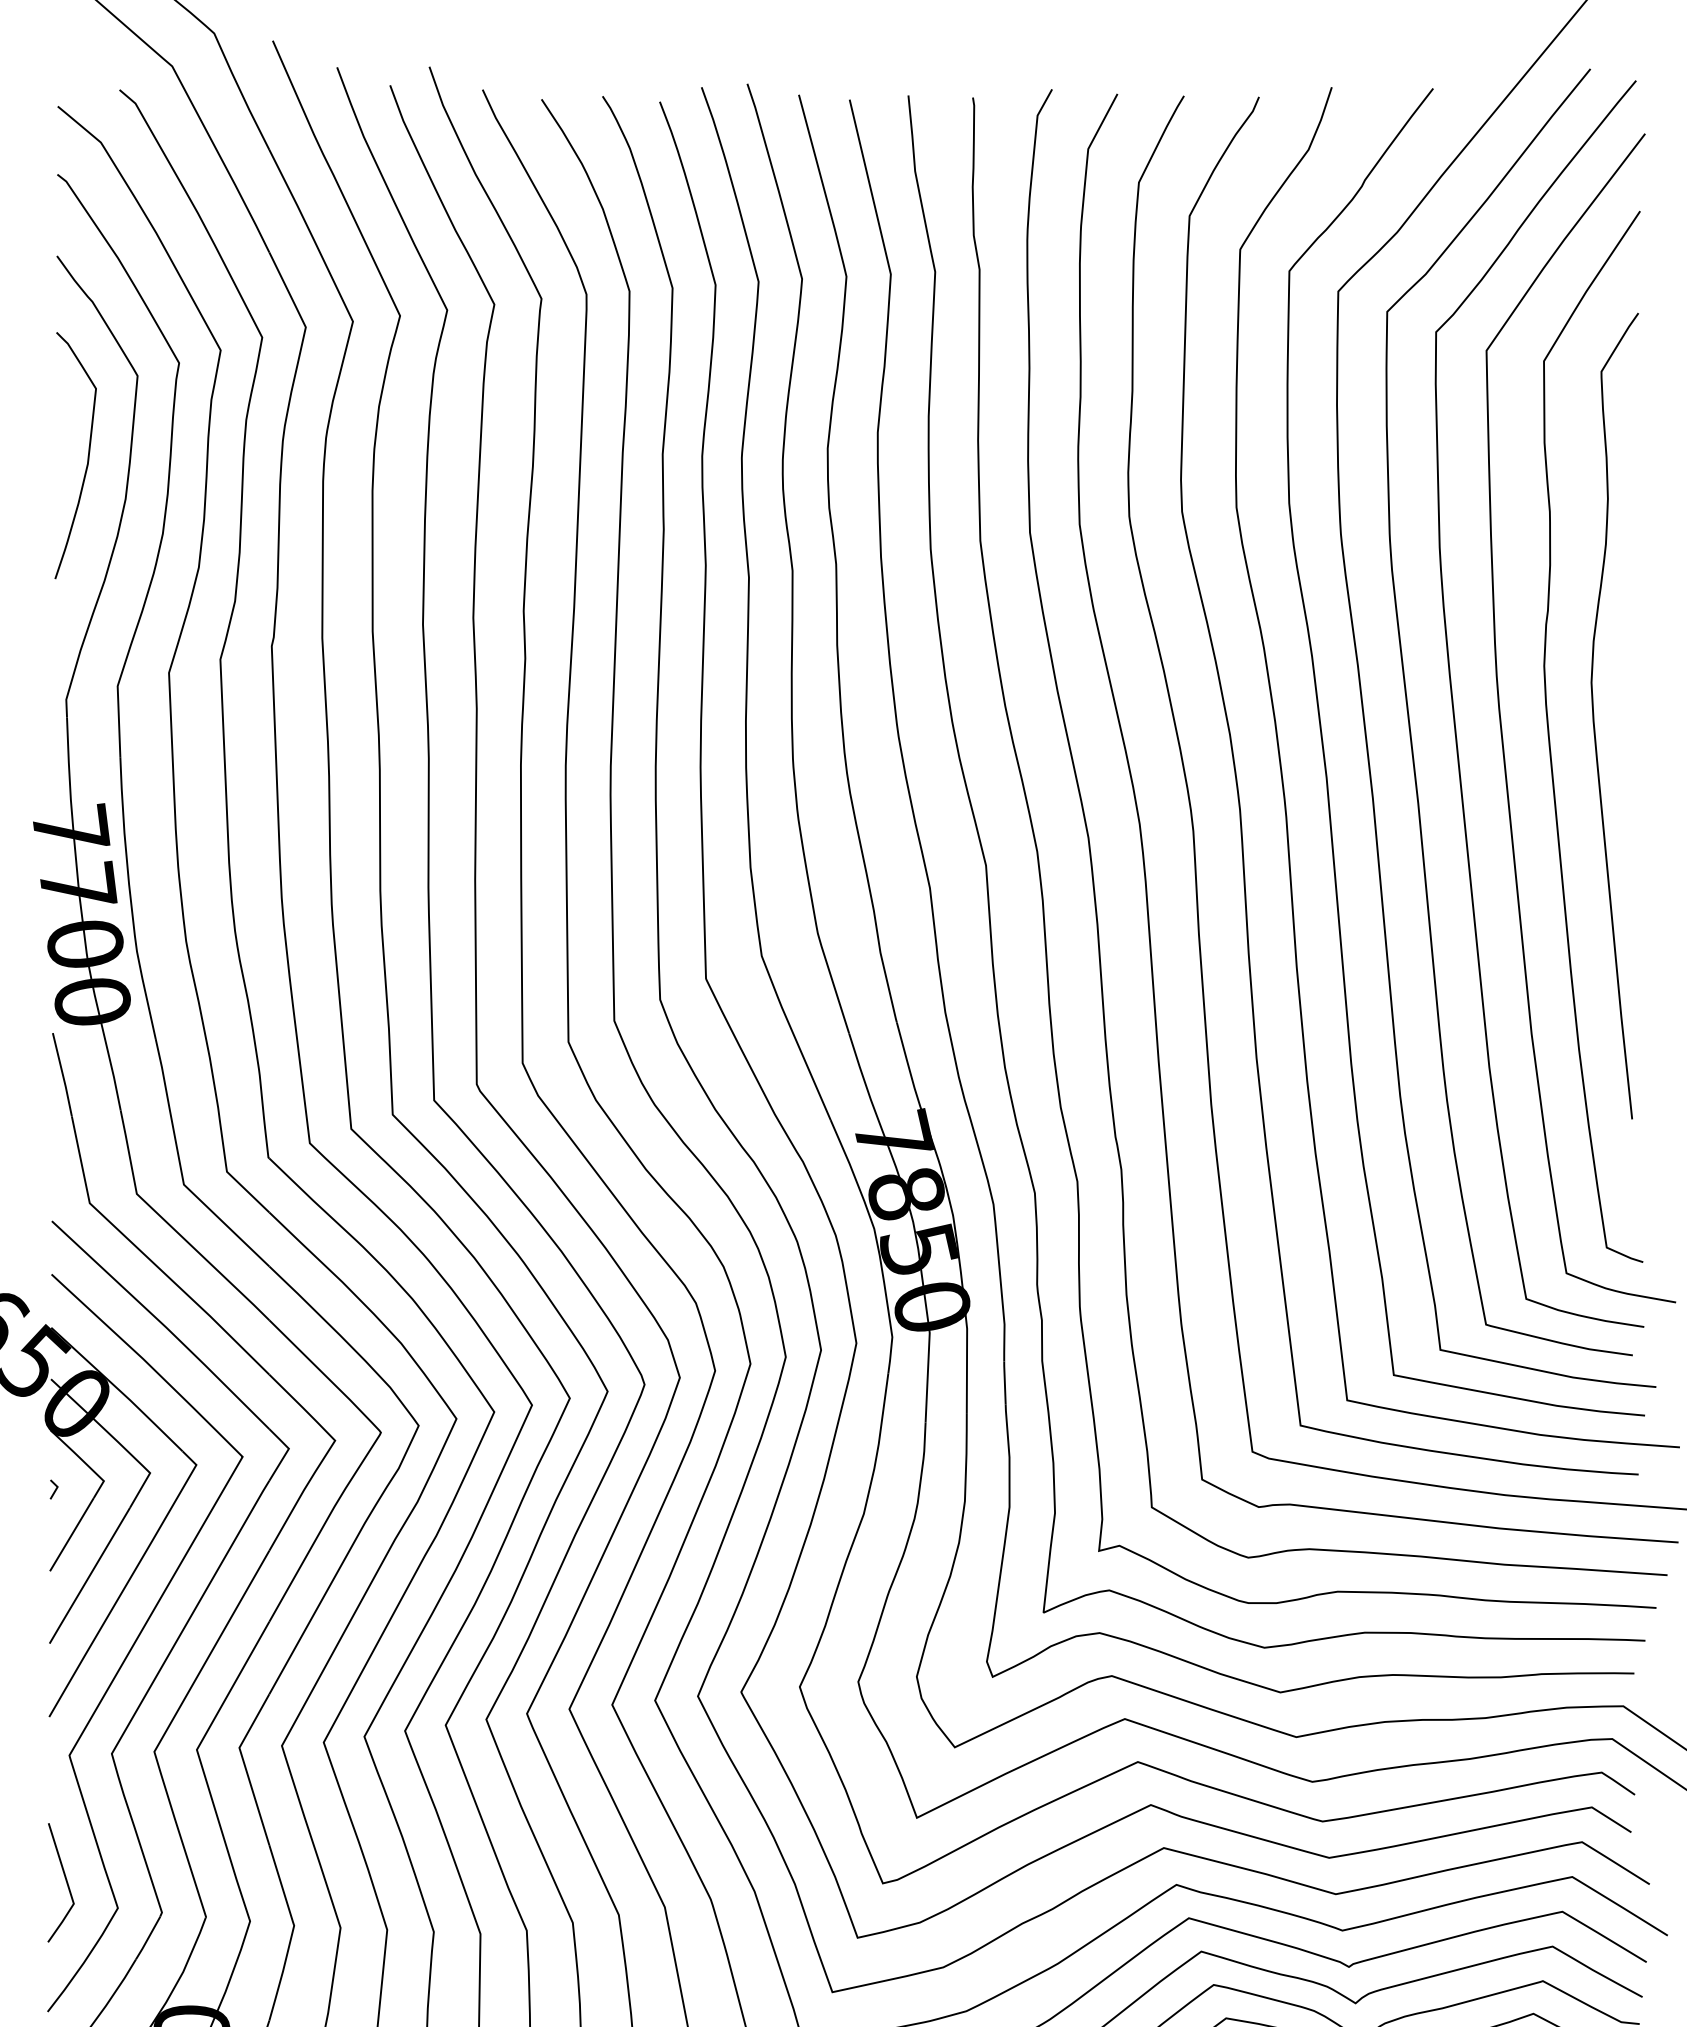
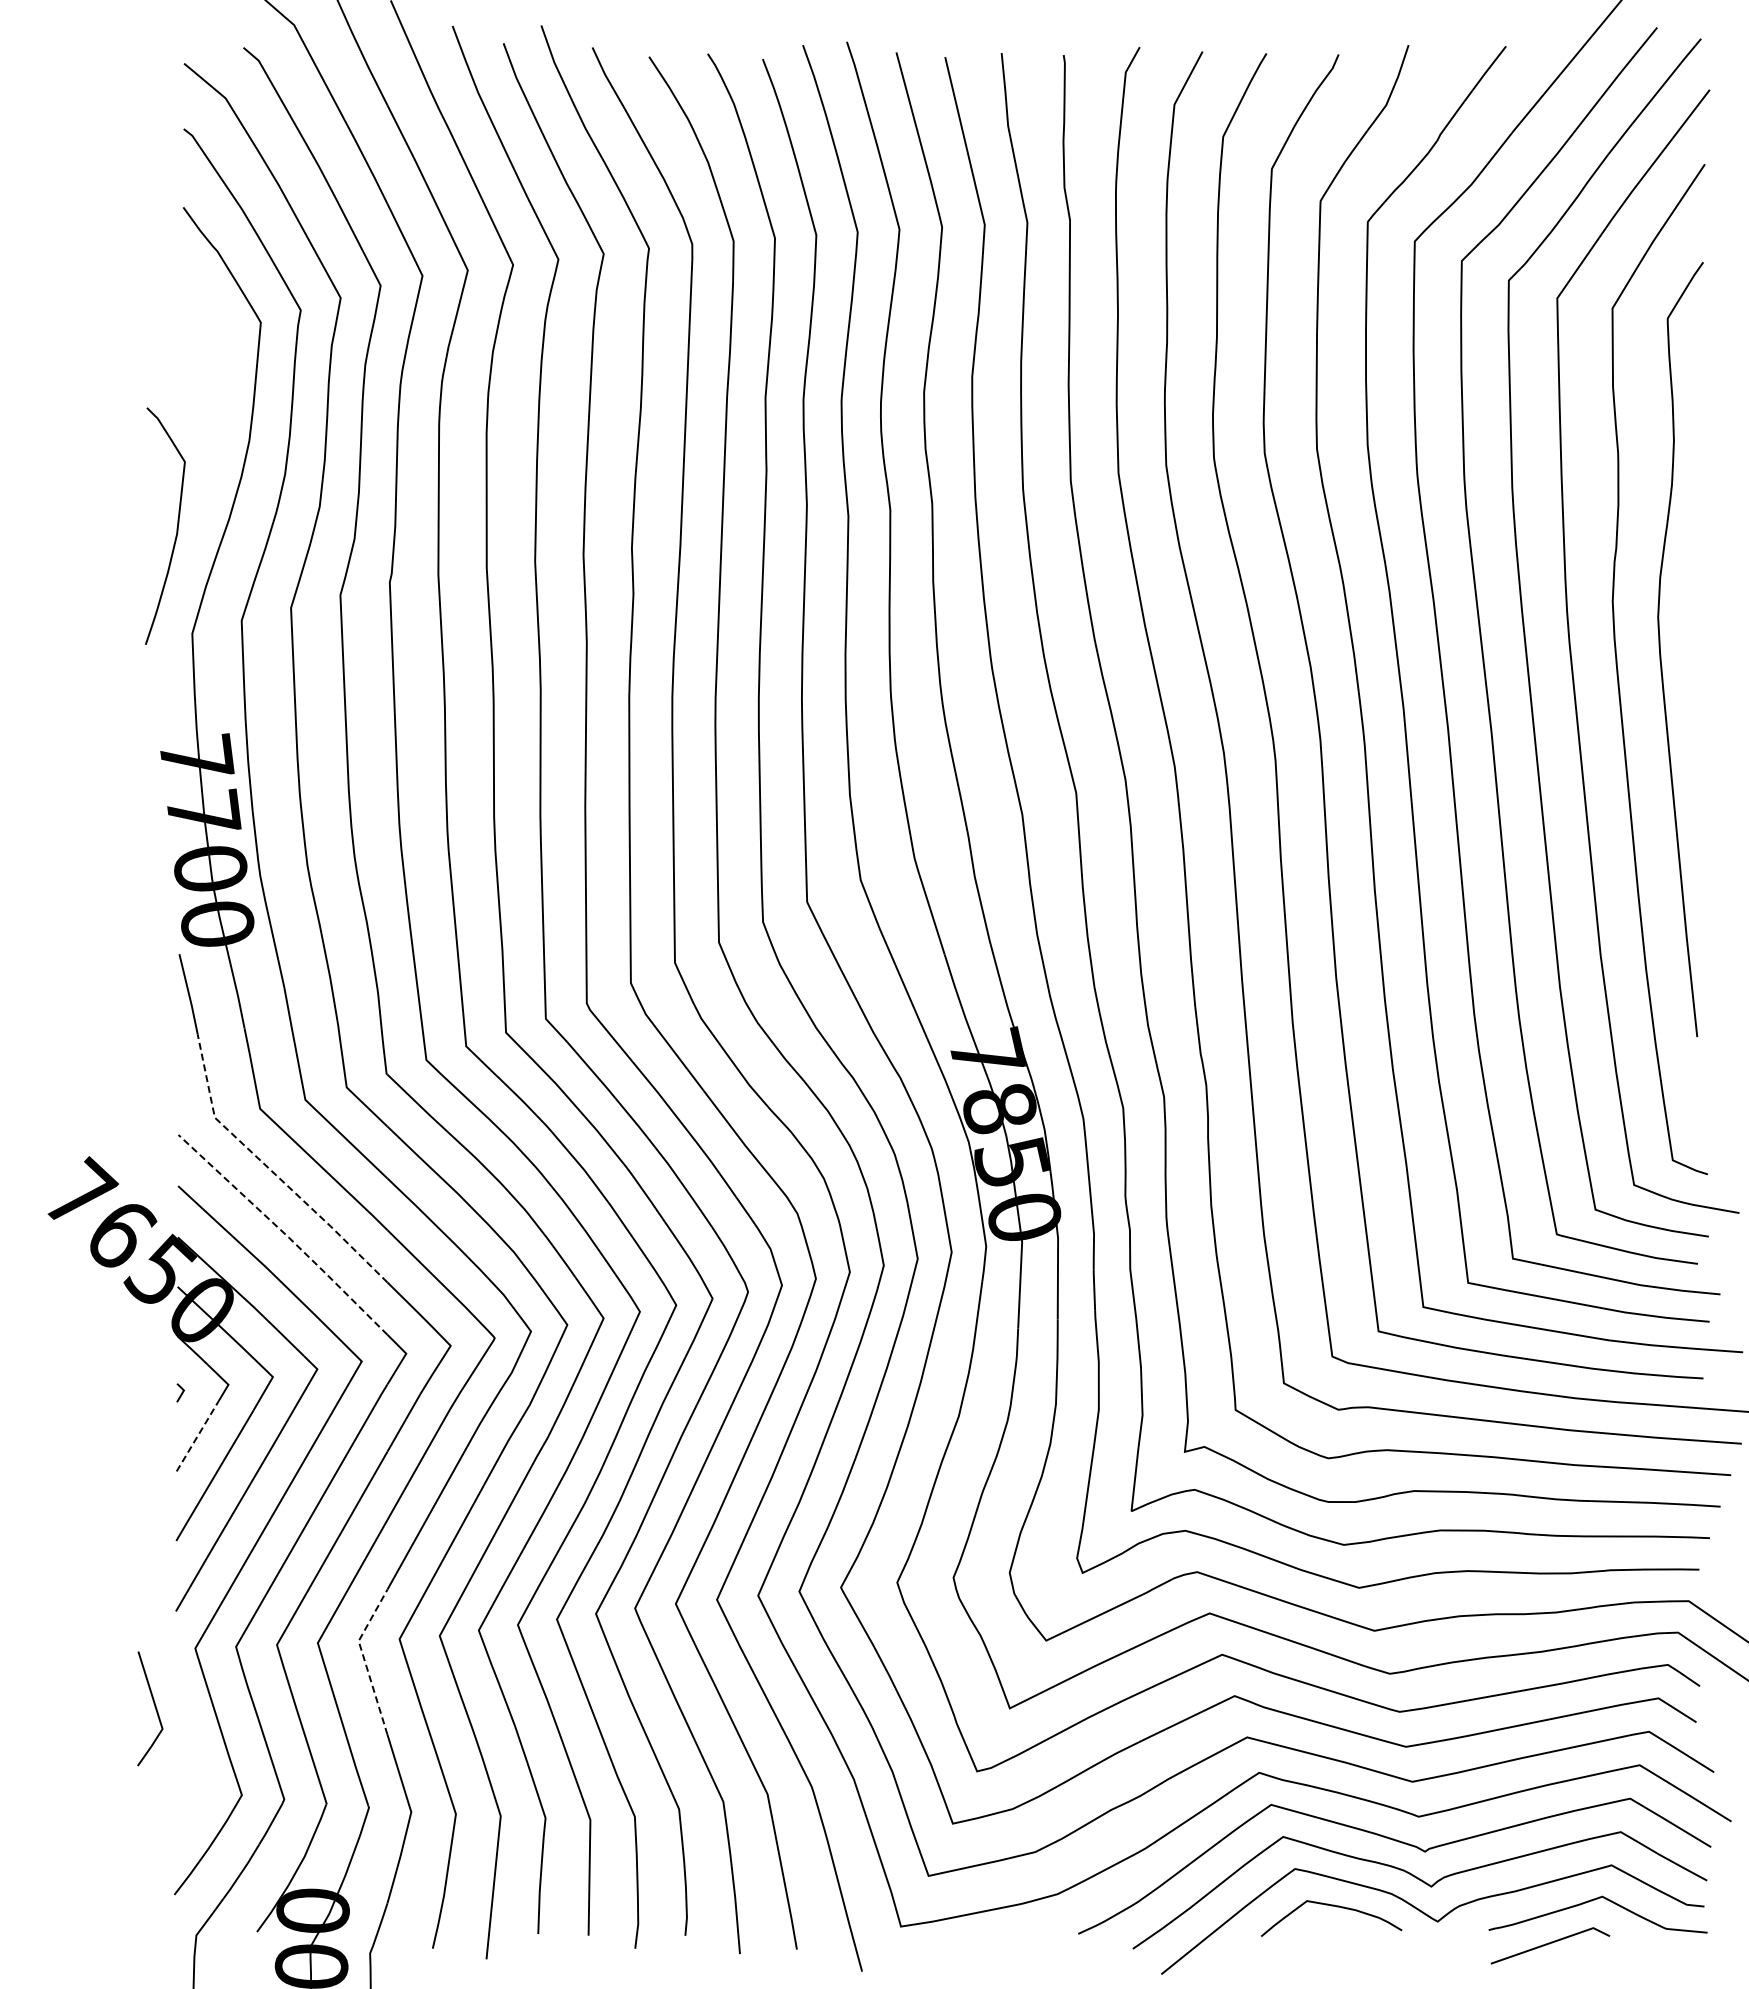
curve: (87, 456) -> (176, 527), moved
line: (147, 1257) -> (270, 1169), solid -> dashed
line: (162, 1323) -> (284, 1233), solid -> dashed
line: (71, 1534) -> (197, 1436), solid -> dashed
line: (244, 1765) -> (363, 1658), solid -> dashed
line: (65, 1881) -> (154, 1707), moved

